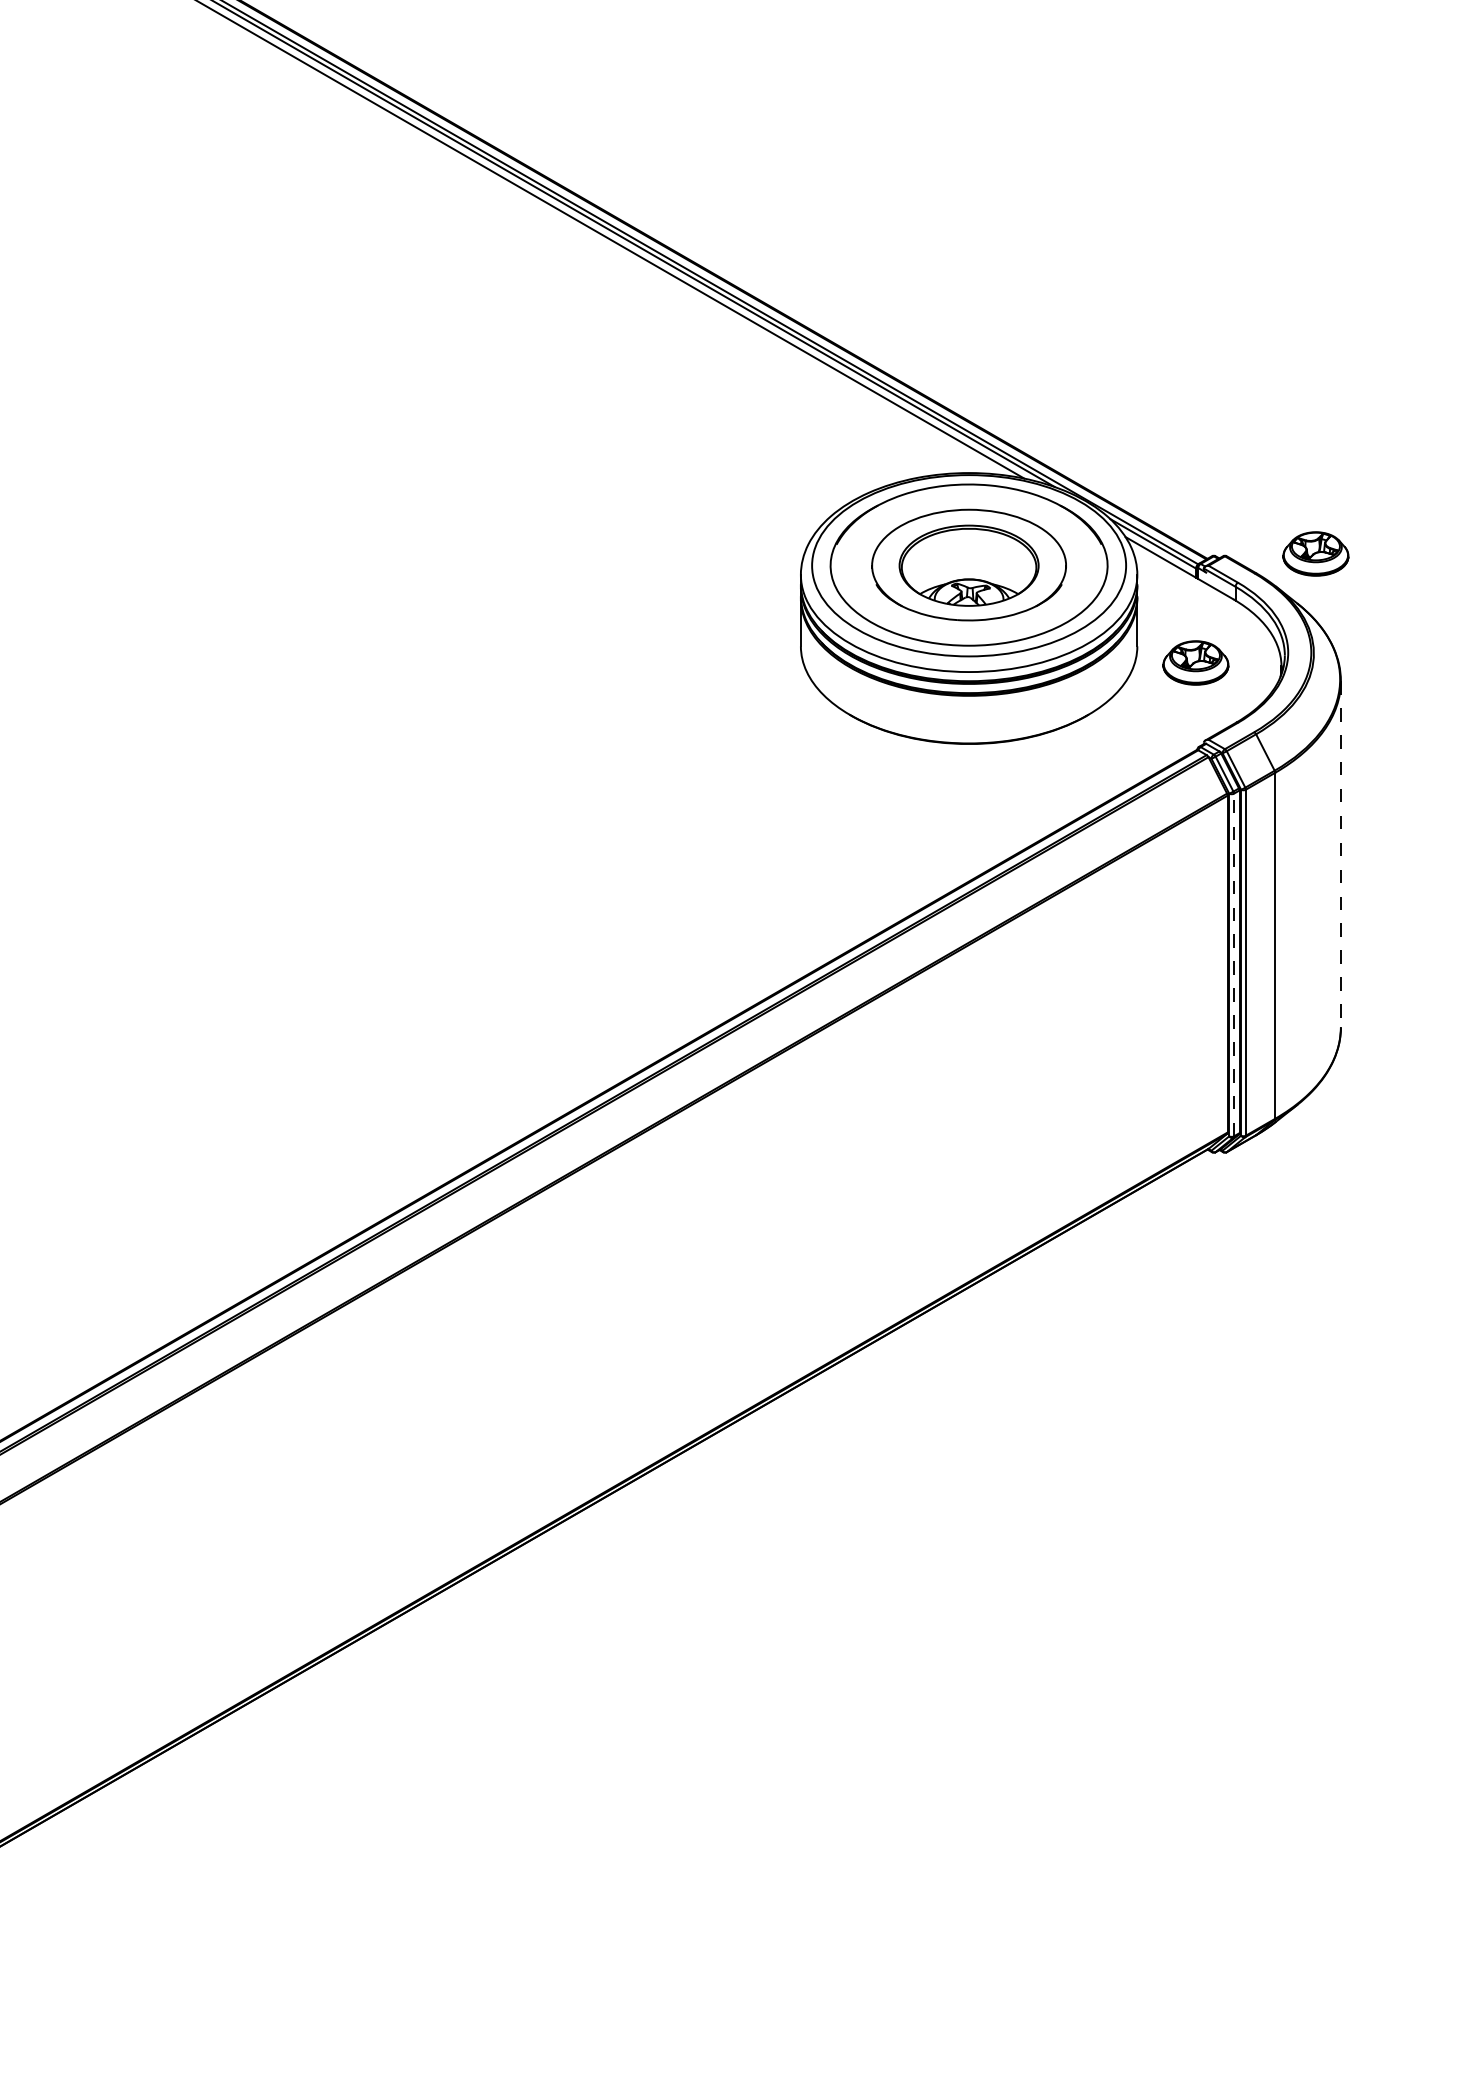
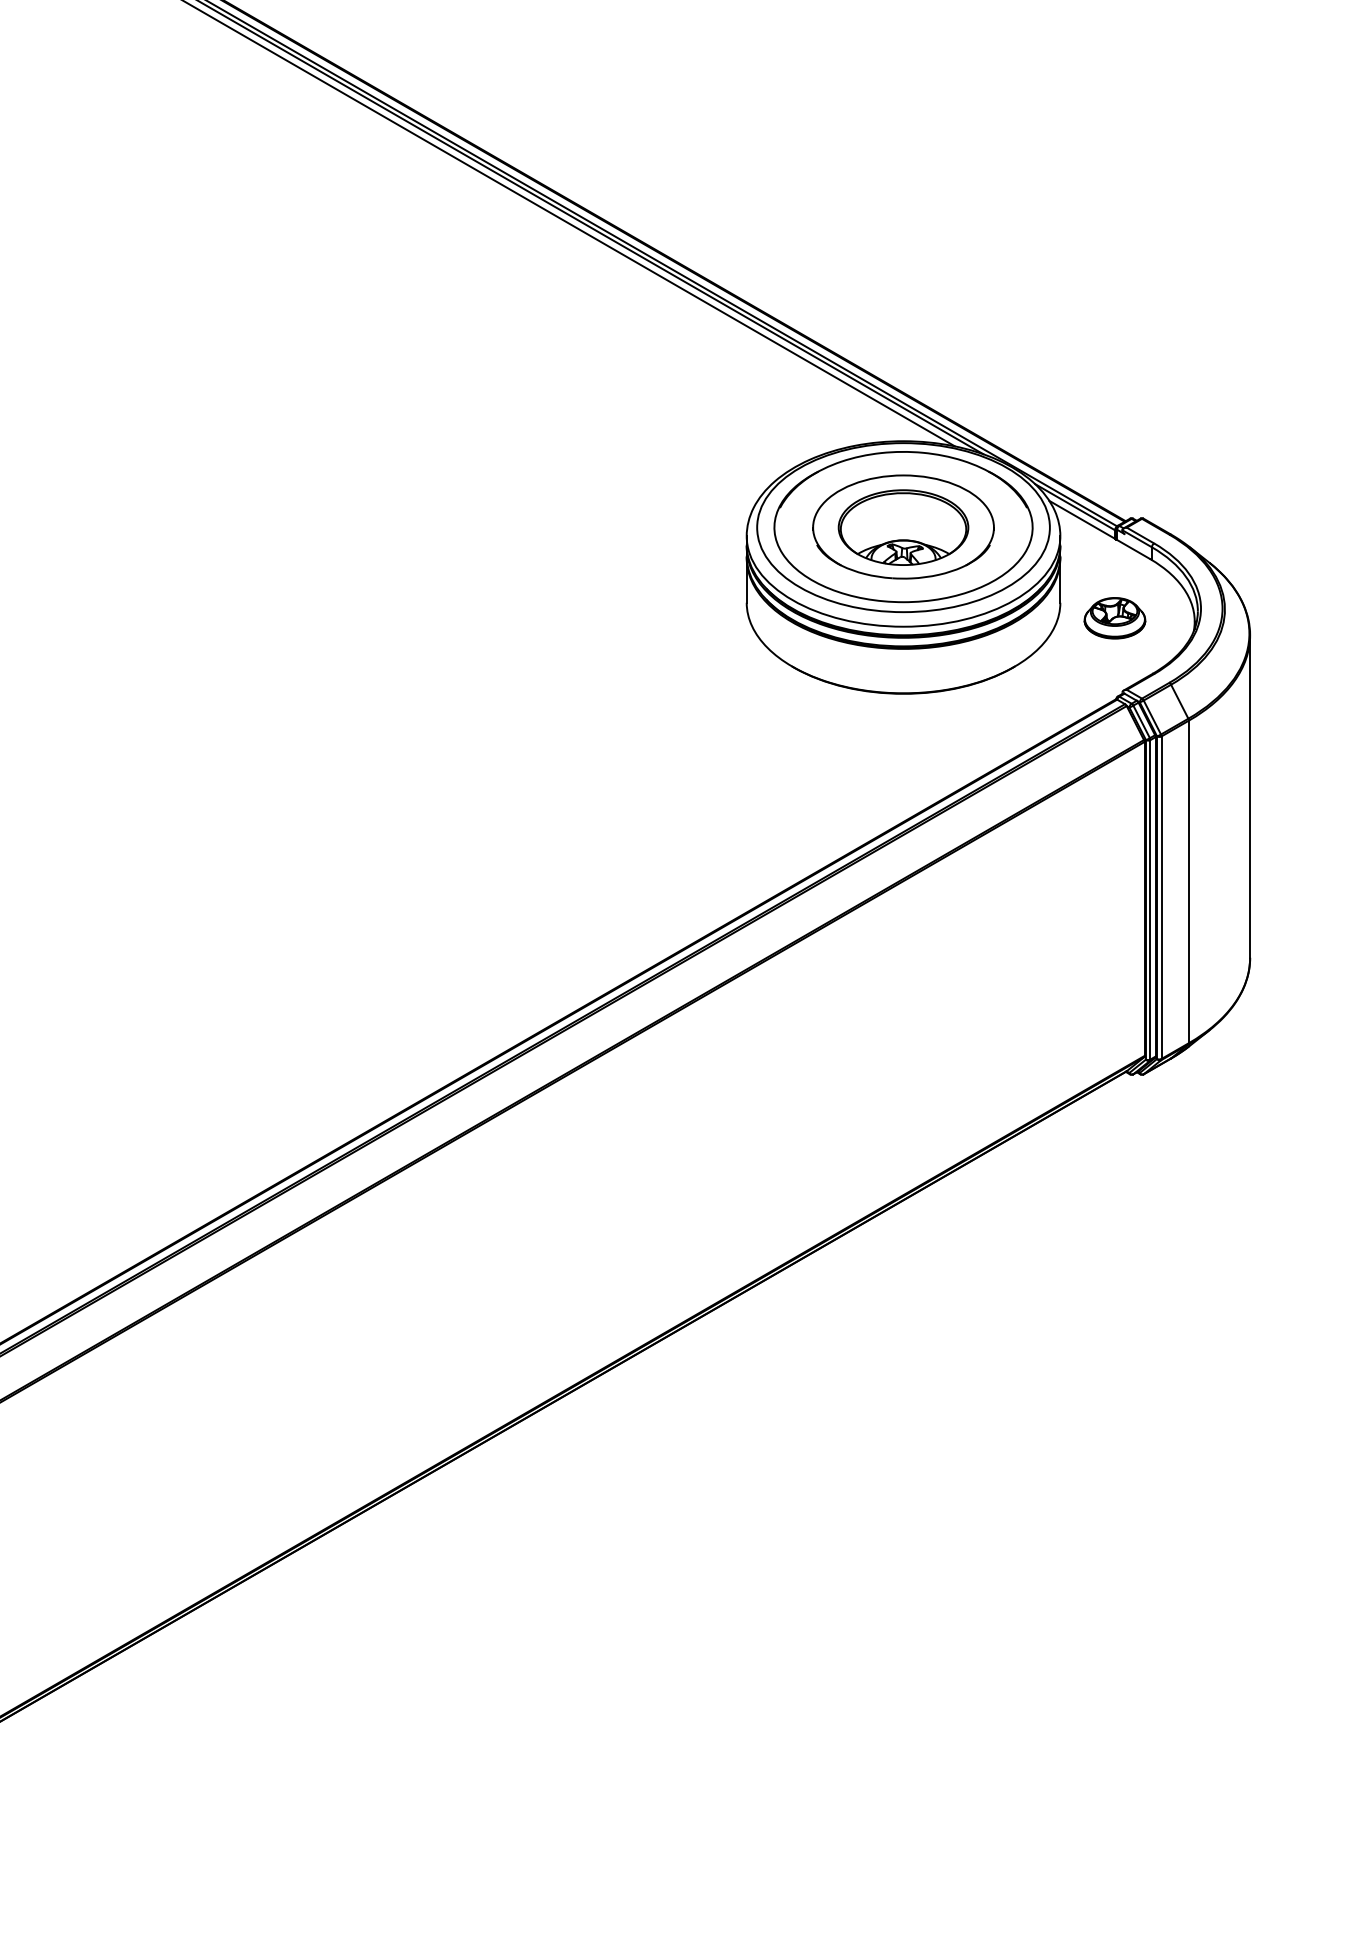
part: (1315, 553) -> (1226, 516), removed
line: (1340, 854) -> (1249, 796), dashed -> solid
line: (1233, 964) -> (1149, 899), dashed -> solid

